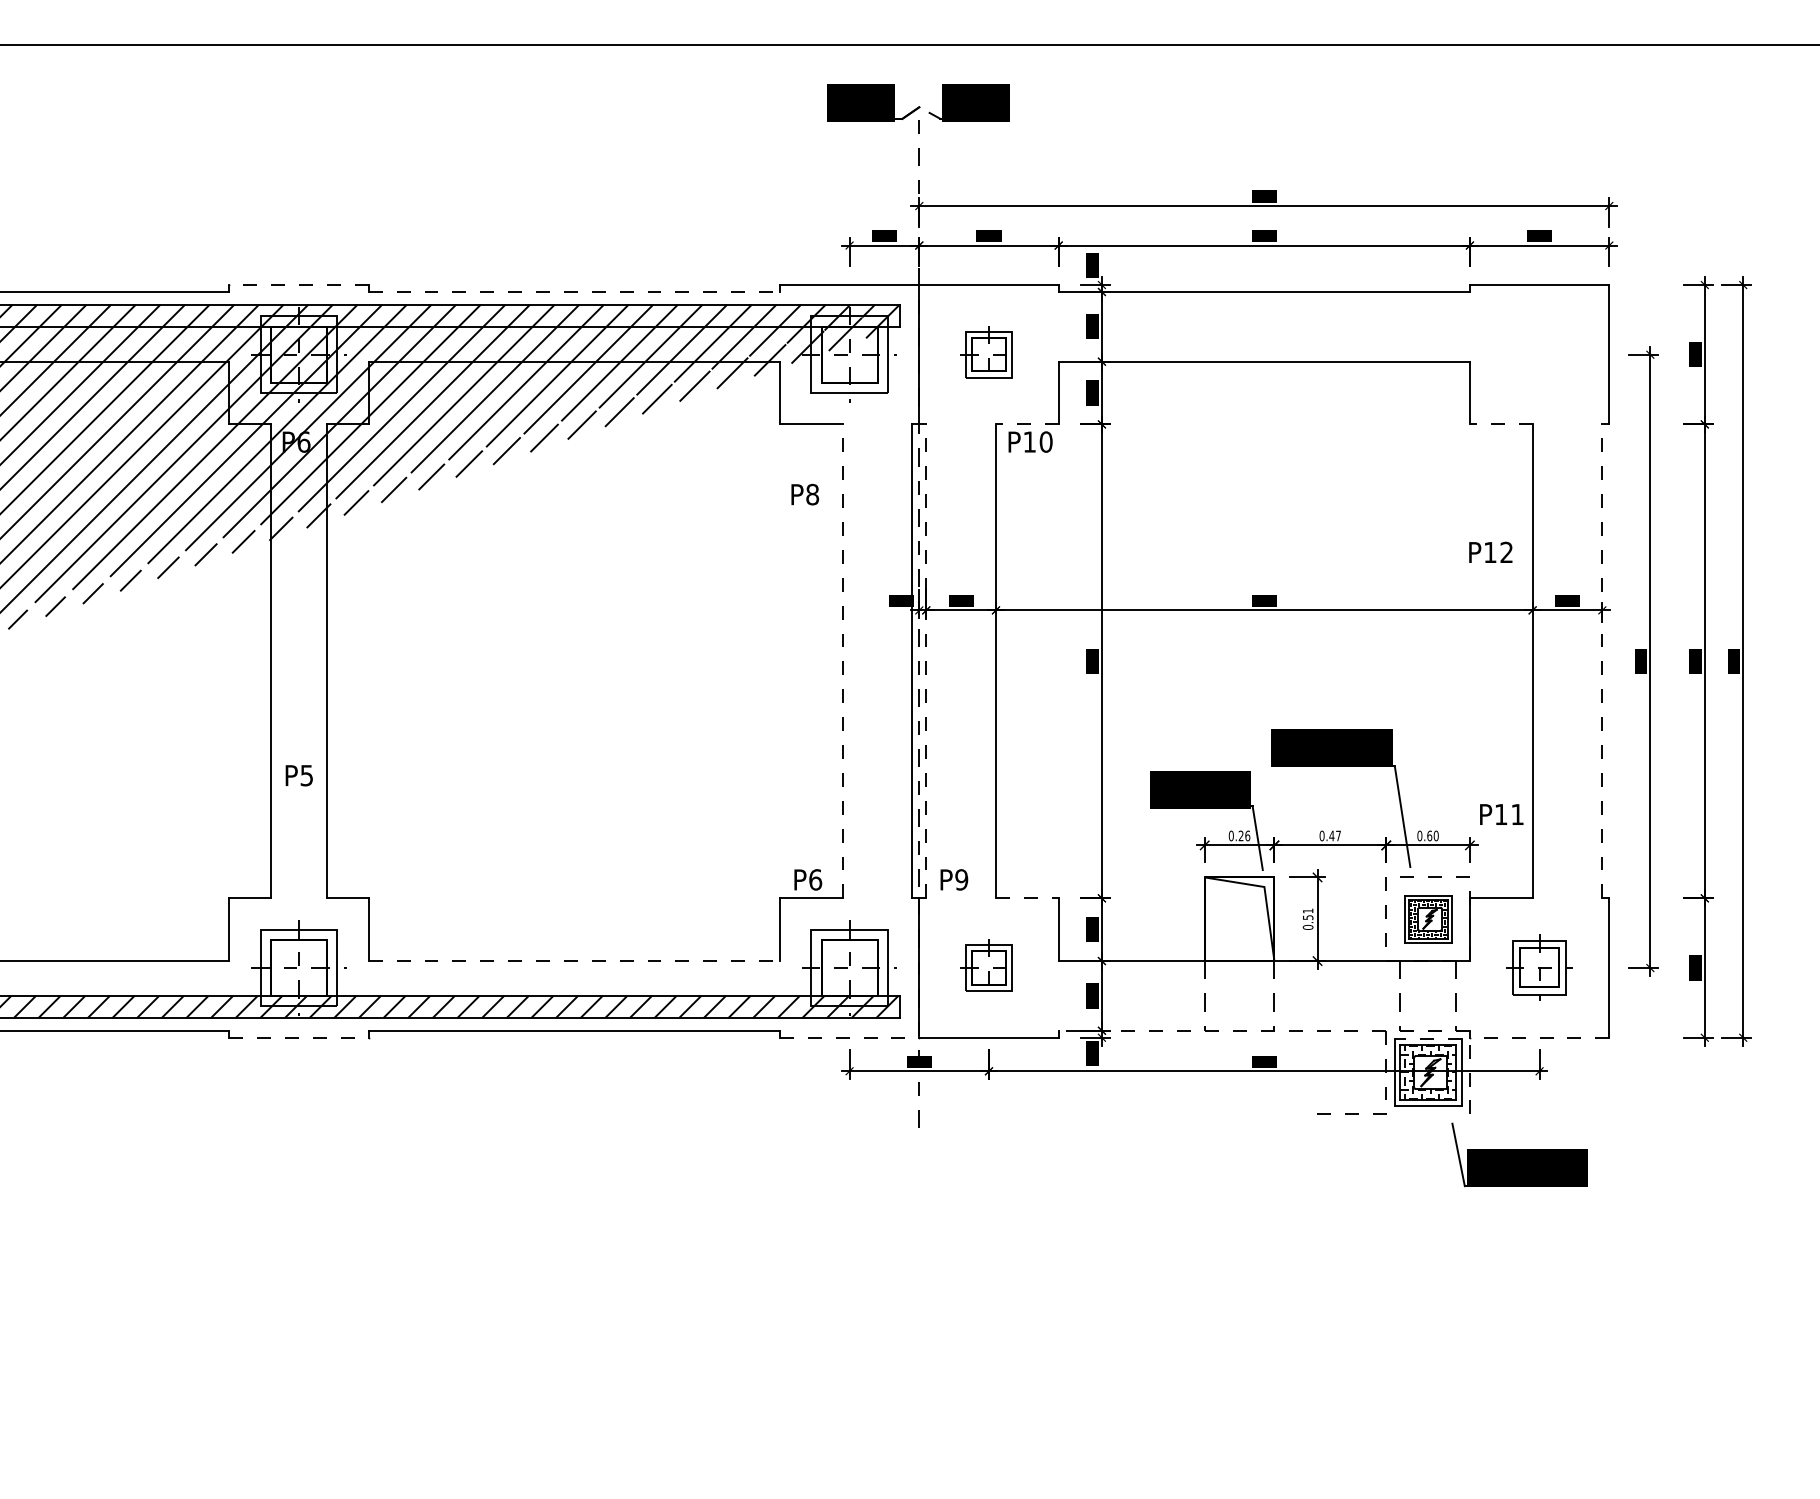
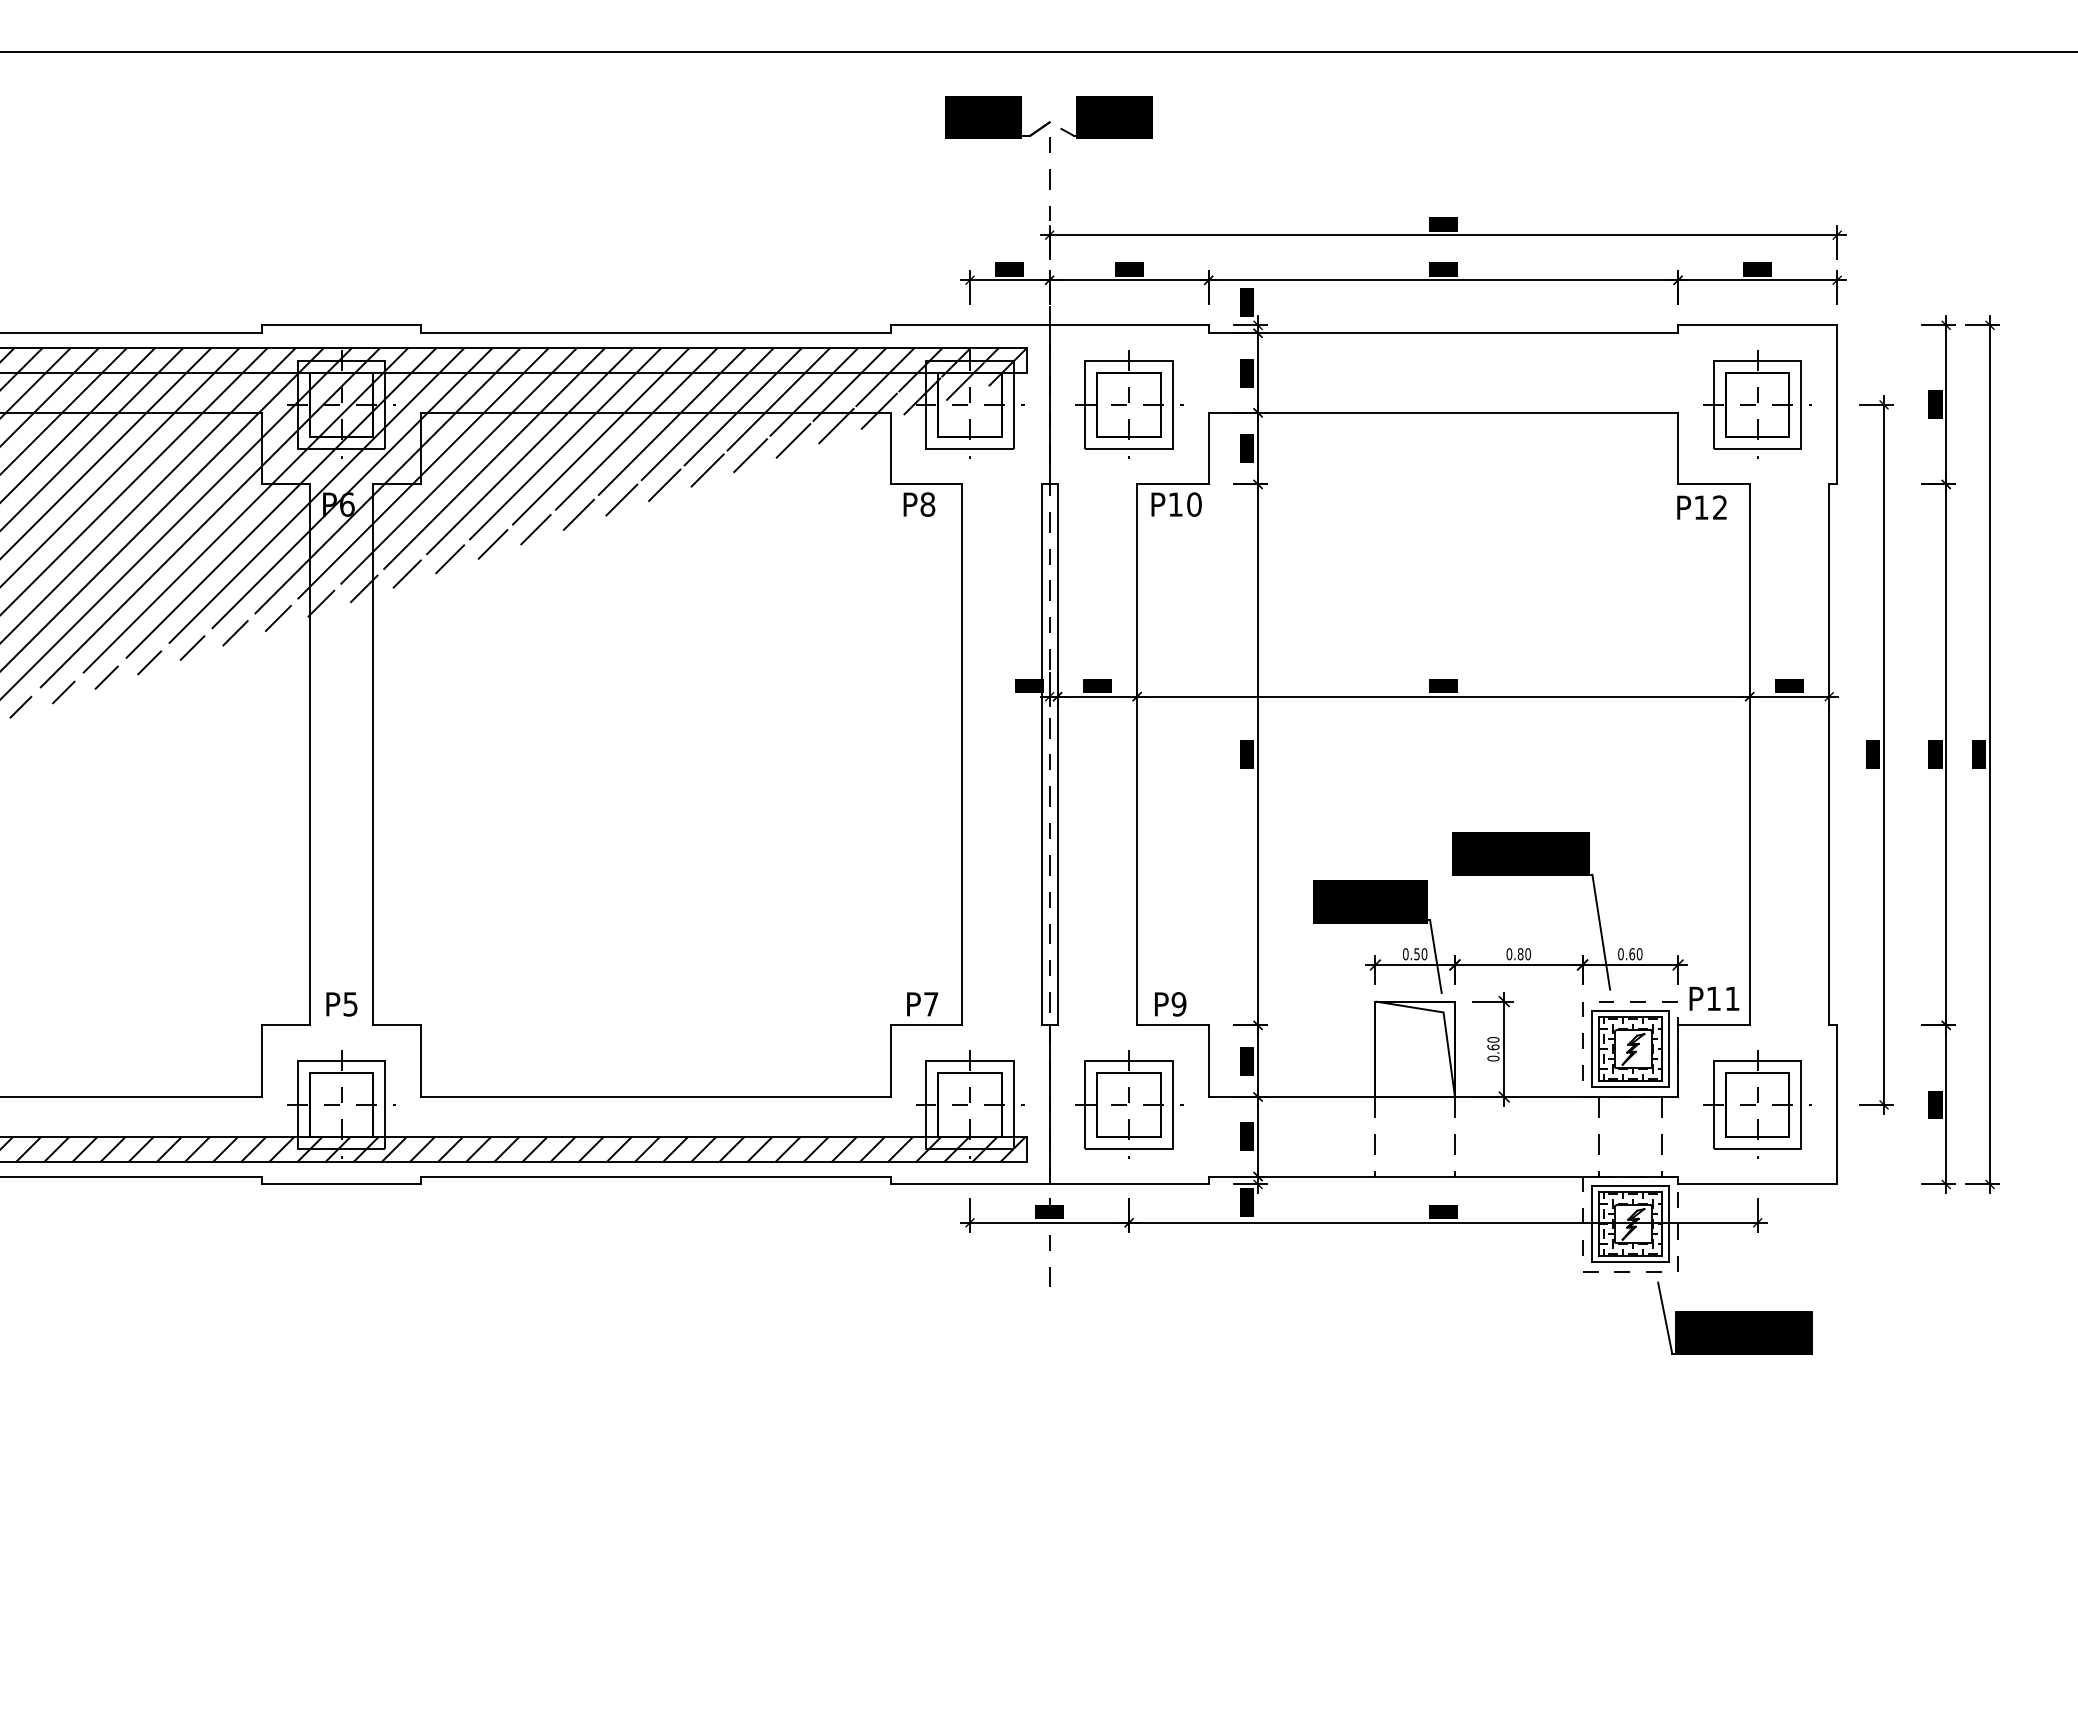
line: (298, 285) -> (341, 325), dashed -> solid
line: (574, 292) -> (655, 333), dashed -> solid
part: (989, 354) -> (1129, 404), size x1.67
part: (1539, 354) -> (1757, 404), added
line: (1026, 424) -> (1172, 484), dashed -> solid
line: (1500, 424) -> (1713, 484), dashed -> solid
text: (805, 494) -> (919, 504), moved
text: (1490, 552) -> (1701, 507), moved
line: (842, 661) -> (962, 754), dashed -> solid
line: (926, 661) -> (1057, 754), dashed -> solid
line: (1602, 661) -> (1829, 754), dashed -> solid
text: (298, 775) -> (341, 1004), moved
text: (1501, 814) -> (1714, 998), moved
text: (1244, 836) -> (1420, 954), 0.26 -> 0.50
text: (1335, 836) -> (1524, 954), 0.47 -> 0.80
text: (815, 880) -> (931, 1004), P6 -> P7
text: (954, 880) -> (1170, 1004), moved
line: (1026, 898) -> (1172, 1025), dashed -> solid
text: (1308, 914) -> (1493, 1043), 0.51 -> 0.60
part: (1428, 918) -> (1630, 1048), size x1.43
line: (574, 960) -> (655, 1096), dashed -> solid
part: (989, 967) -> (1129, 1104), size x1.67
part: (1539, 967) -> (1757, 1104), size x1.43
line: (1264, 1030) -> (1443, 1176), dashed -> solid
line: (298, 1037) -> (341, 1184), dashed -> solid
line: (849, 1037) -> (970, 1184), dashed -> solid
line: (1539, 1037) -> (1757, 1184), dashed -> solid
line: (1427, 1039) -> (1629, 1186), dashed -> solid
line: (1351, 1113) -> (1622, 1271), moved

